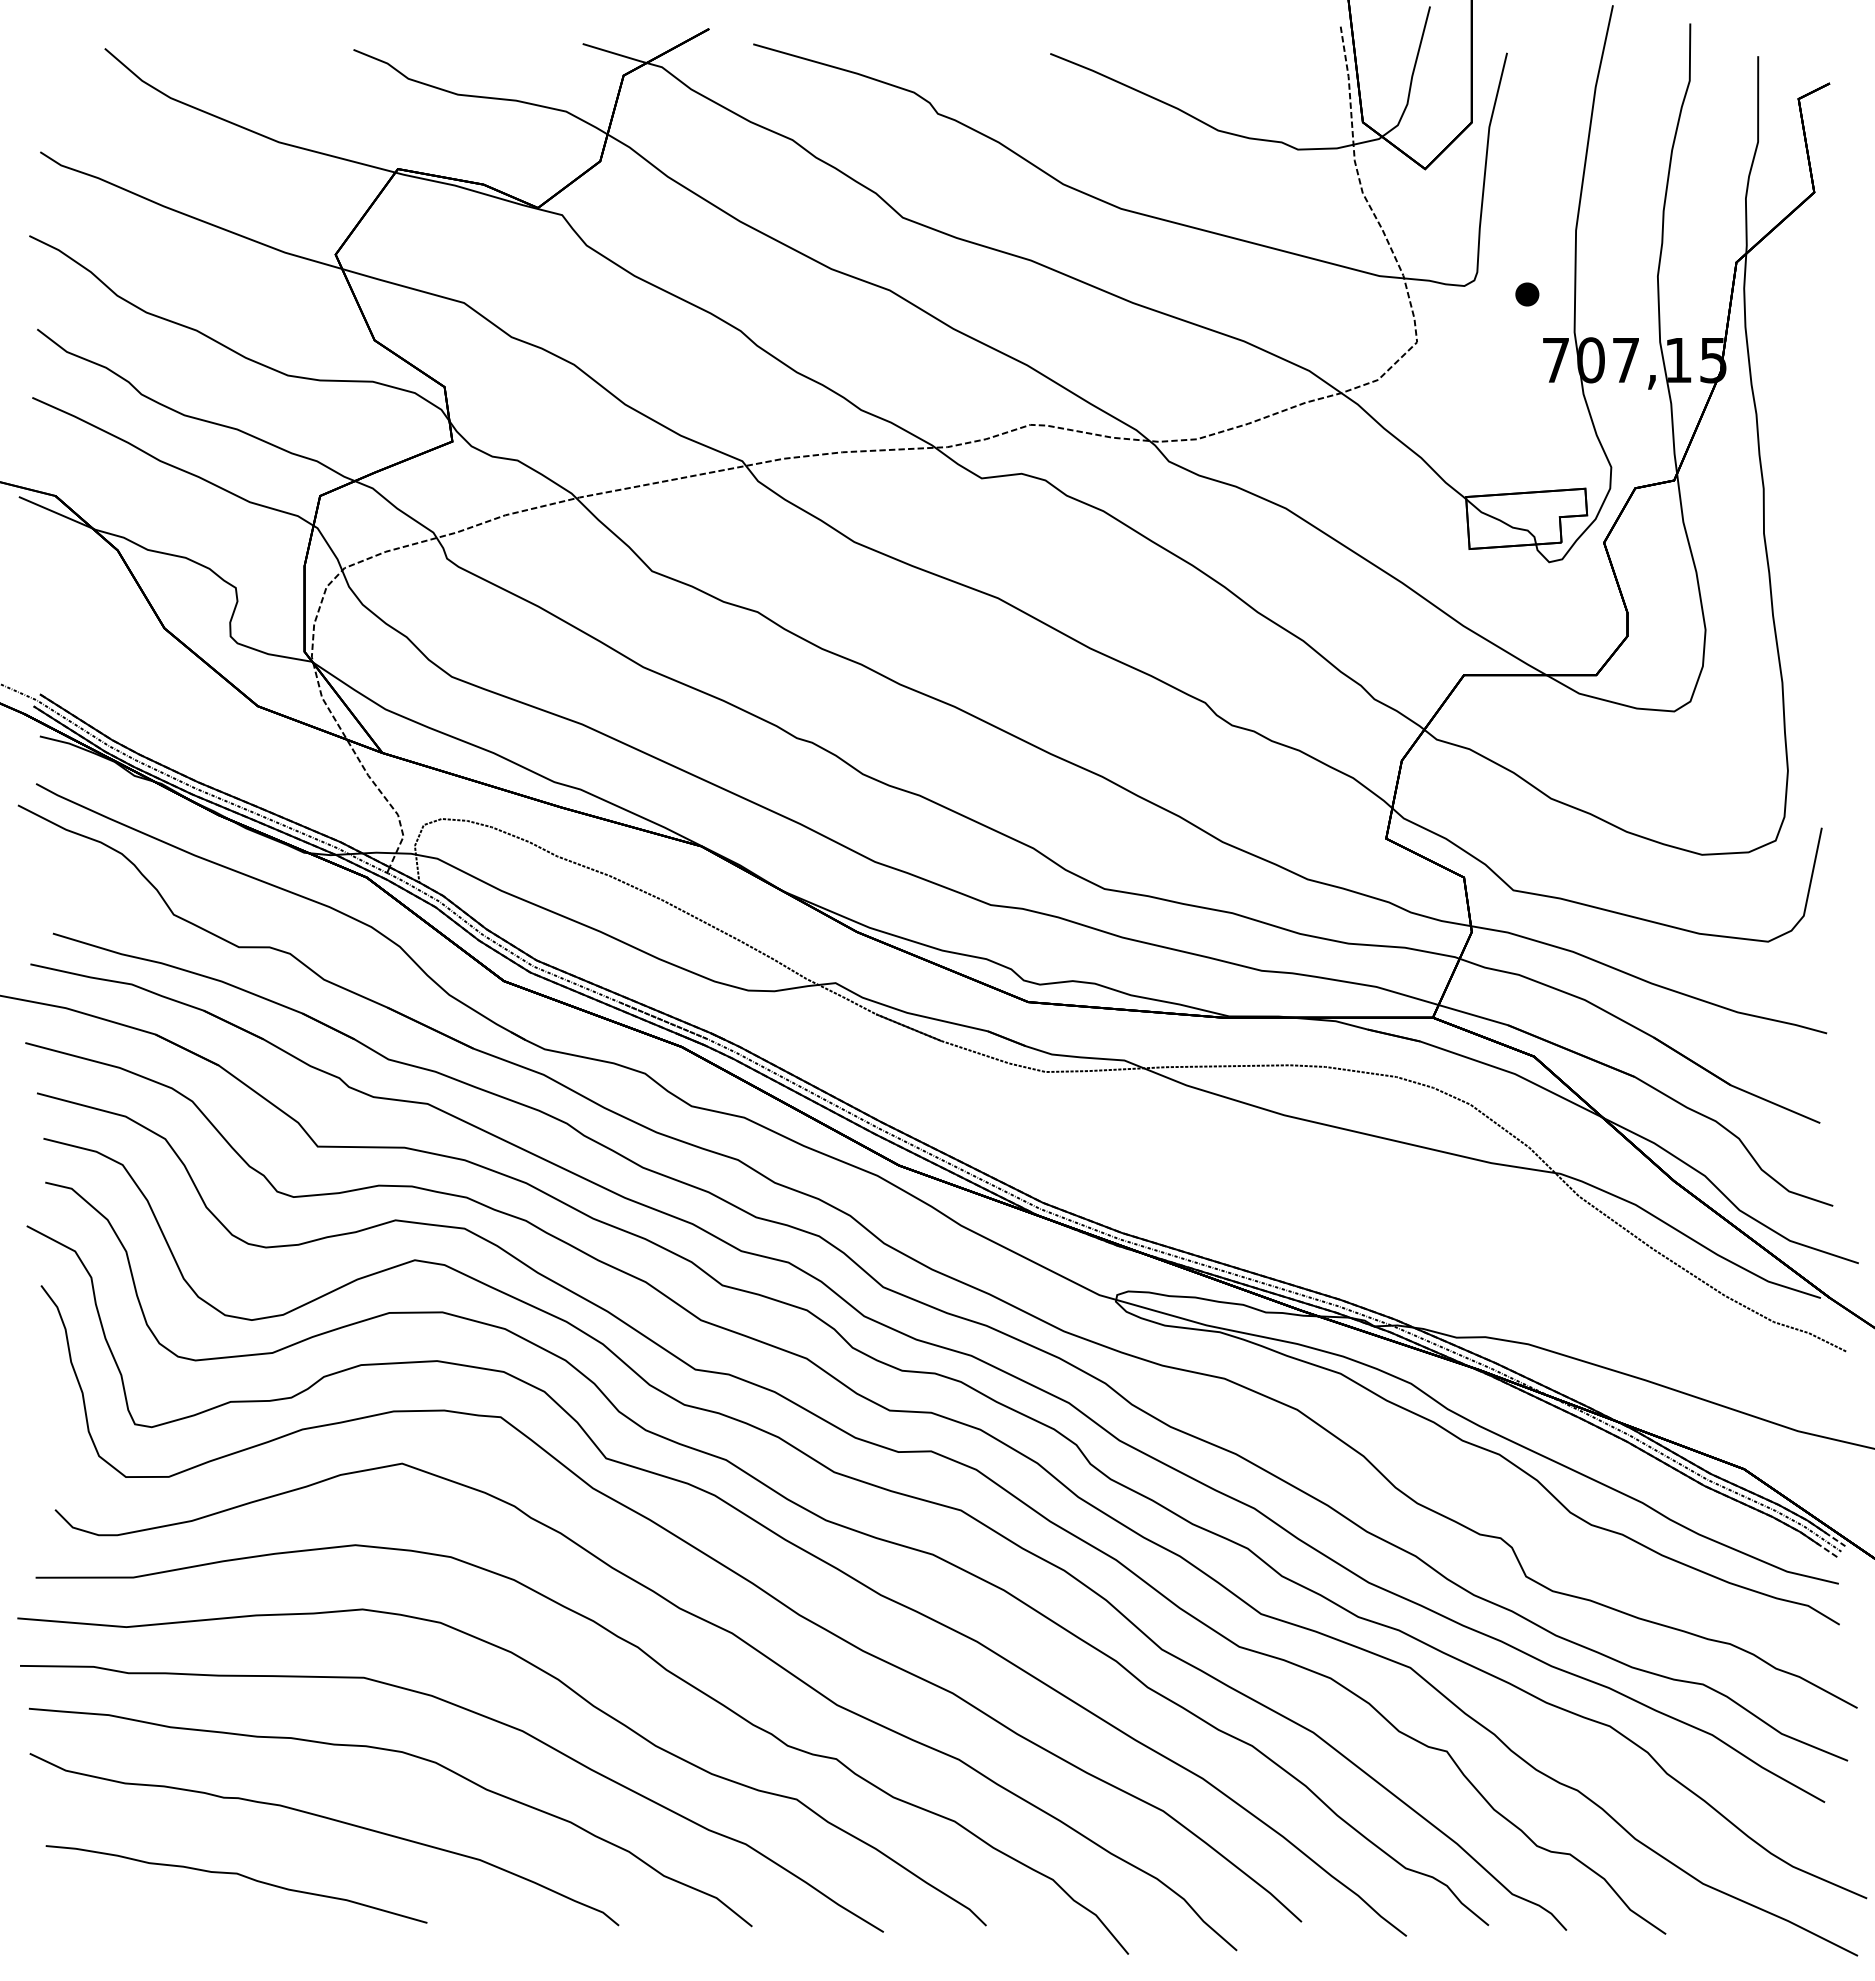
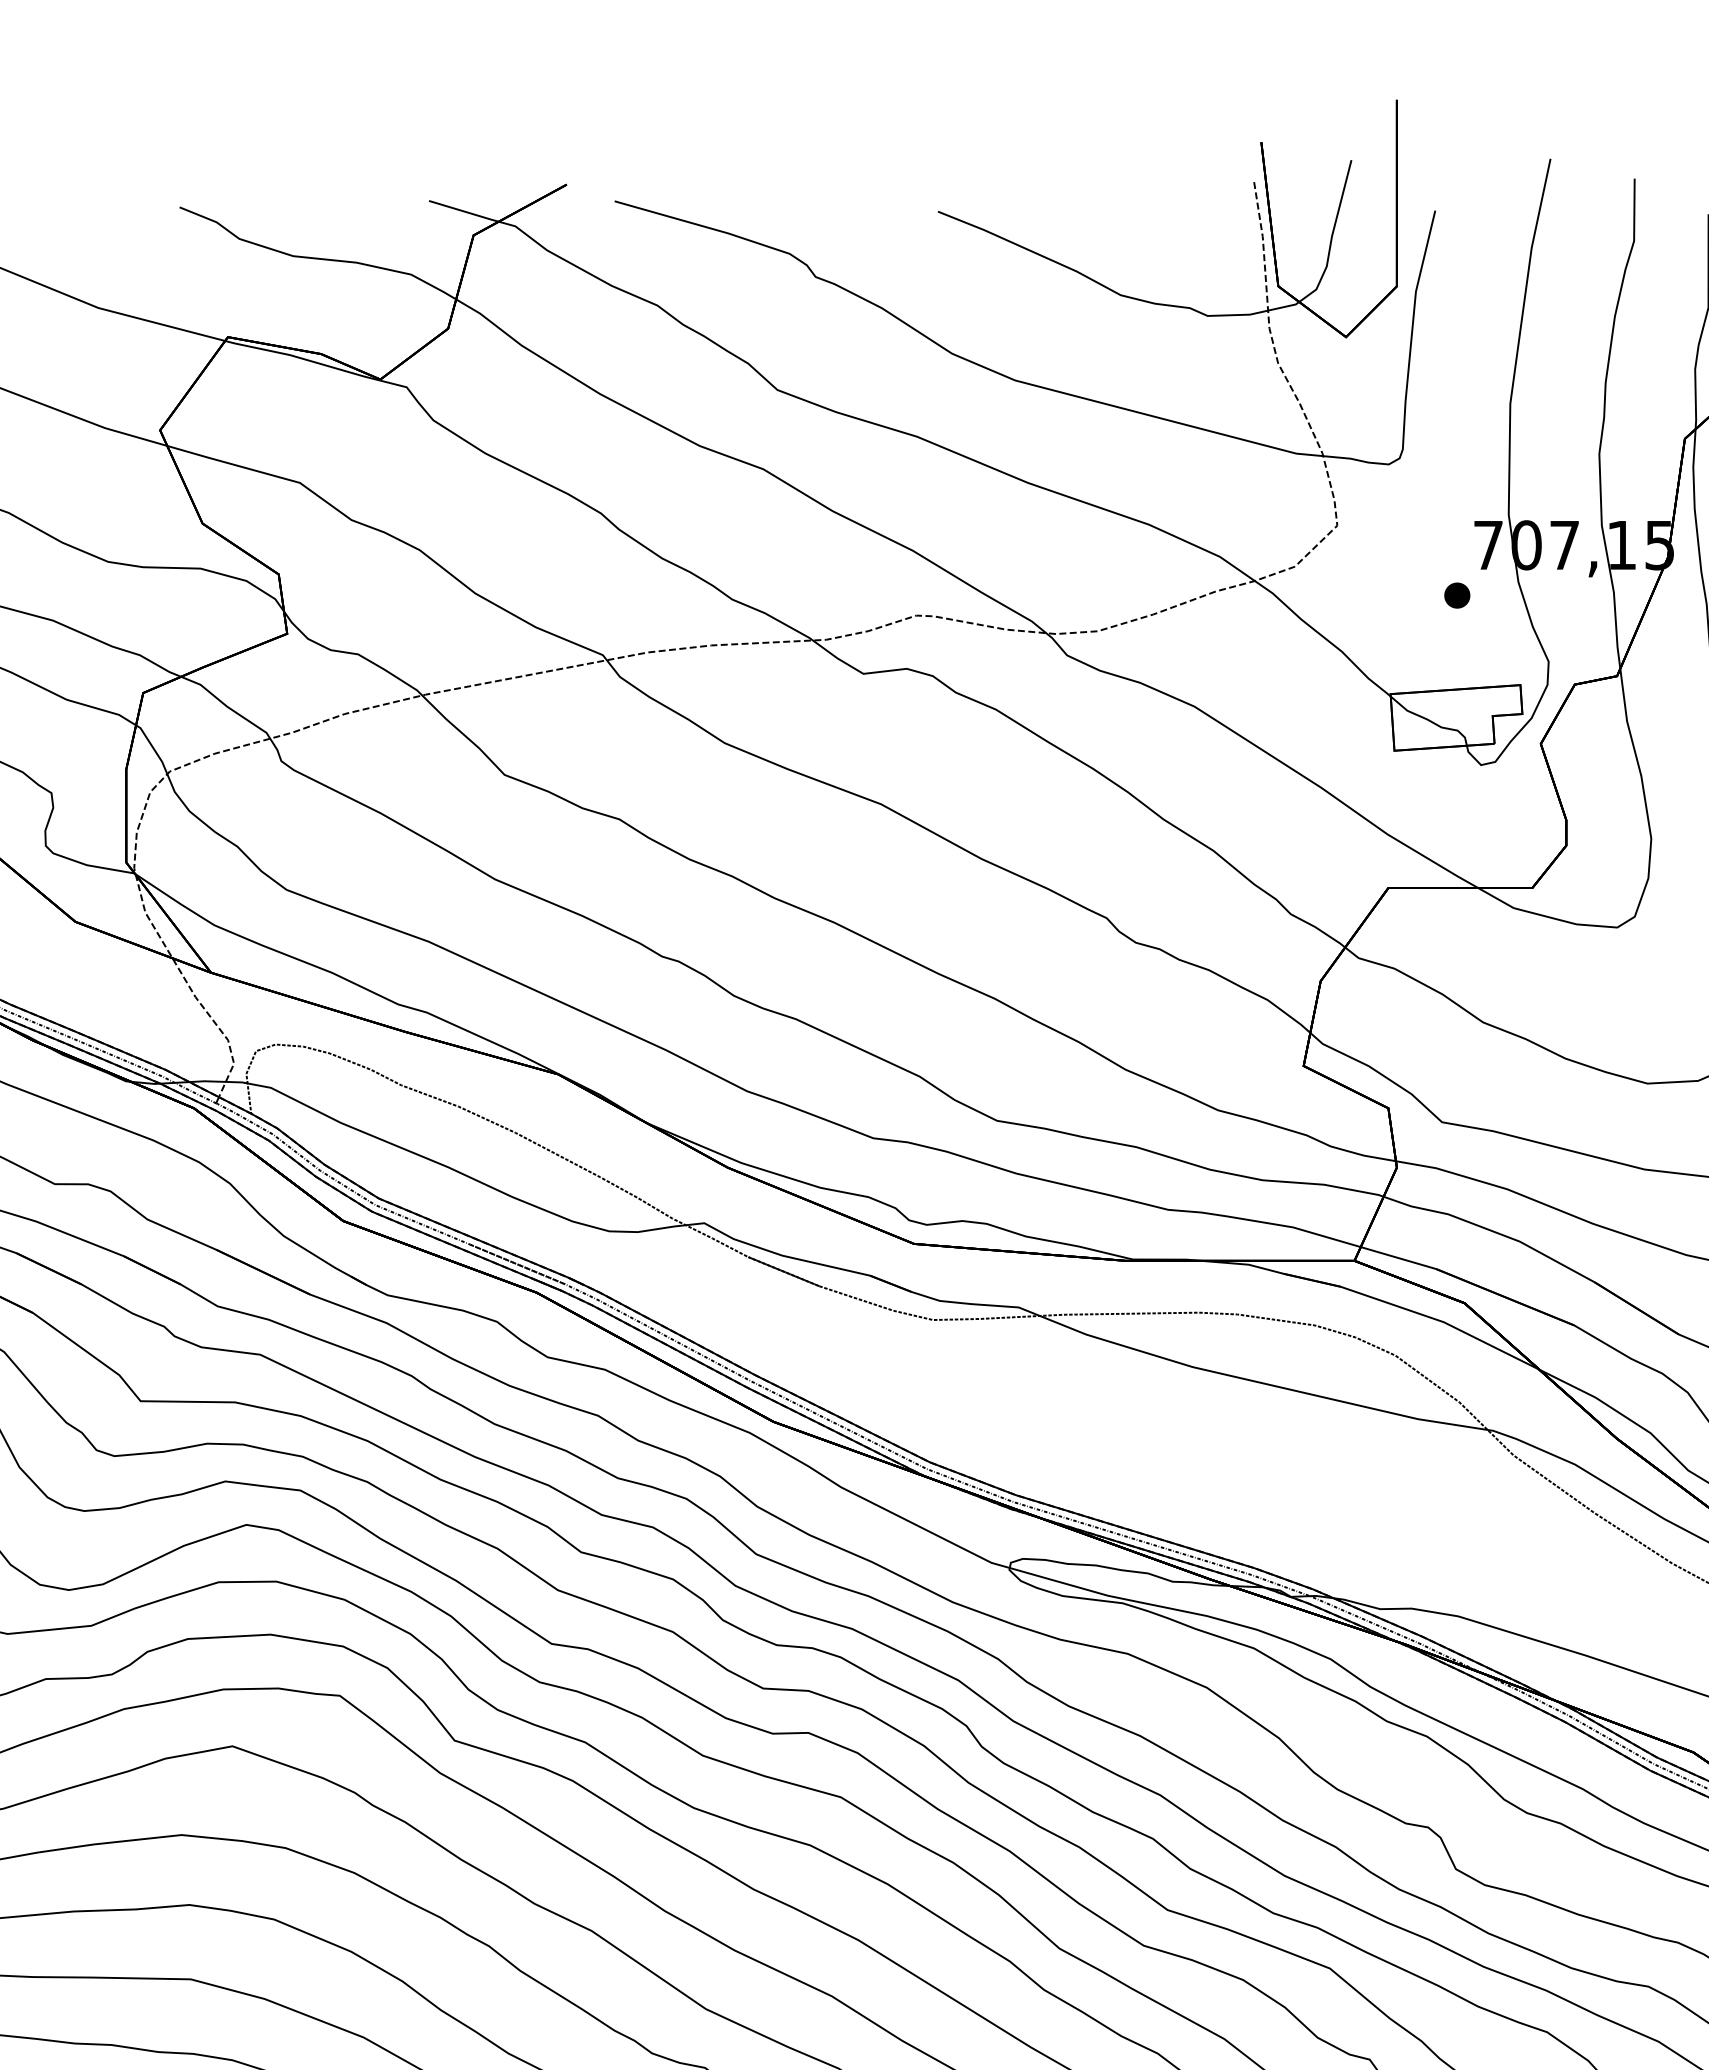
part: (1527, 294) -> (1457, 595), moved

